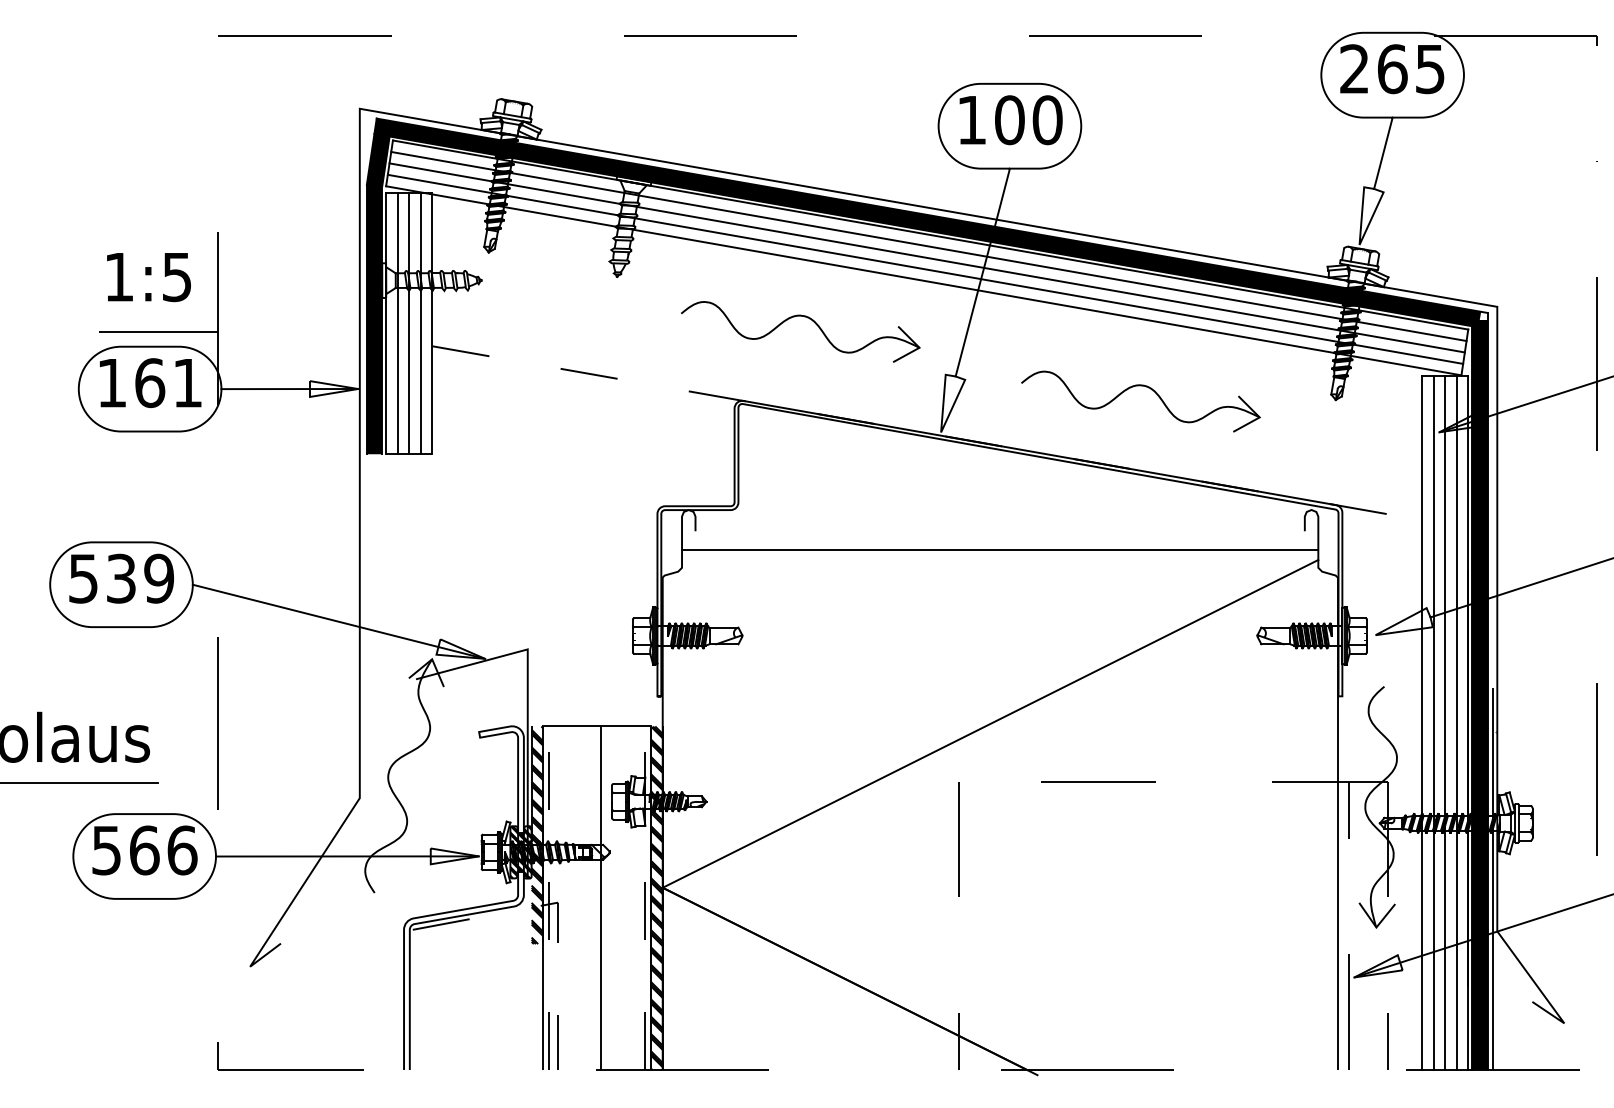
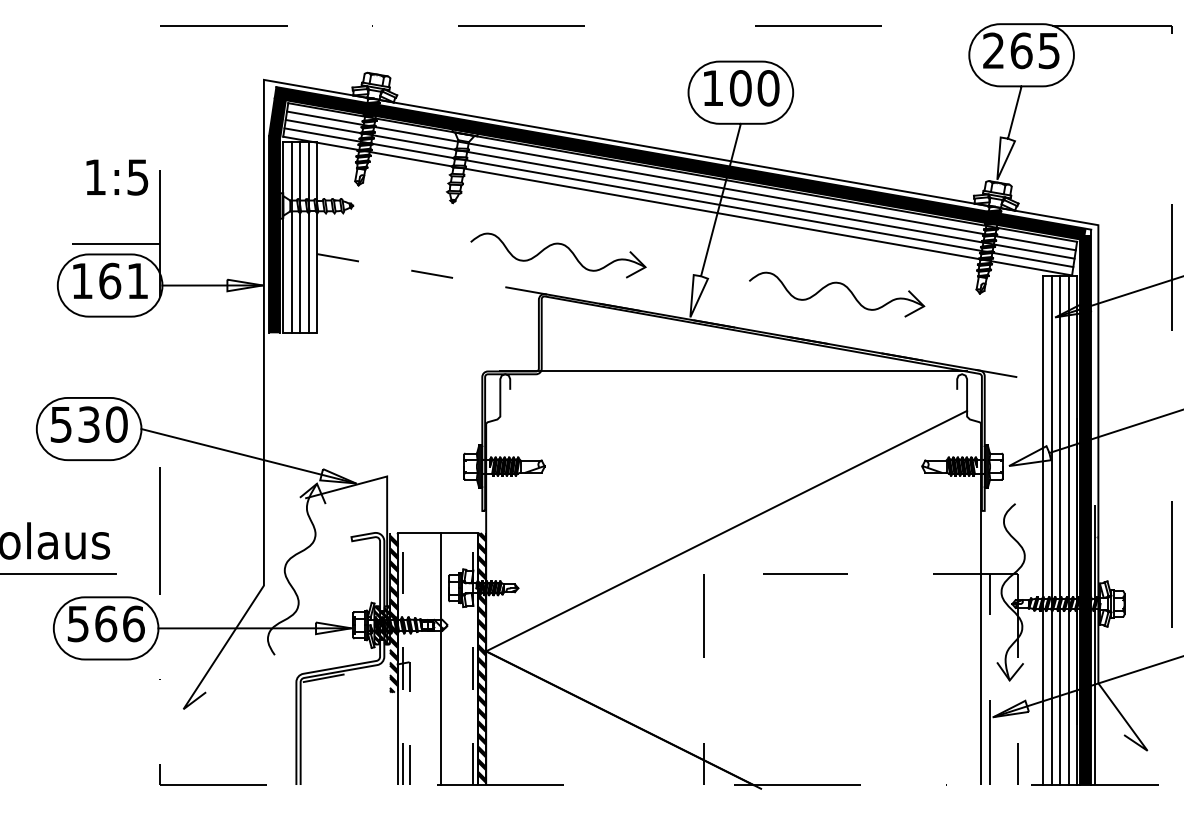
text: (149, 277) -> (117, 177), moved
part: (804, 318) -> (561, 245), moved
line: (999, 549) -> (733, 370), moved
text: (158, 578) -> (116, 424), 539 -> 530

